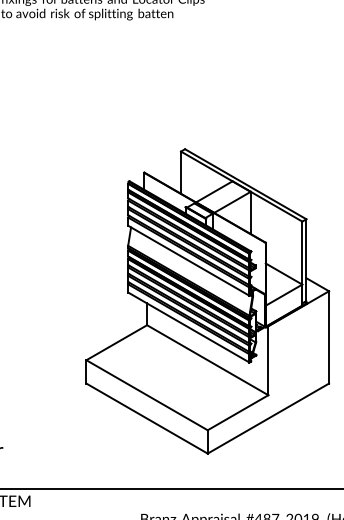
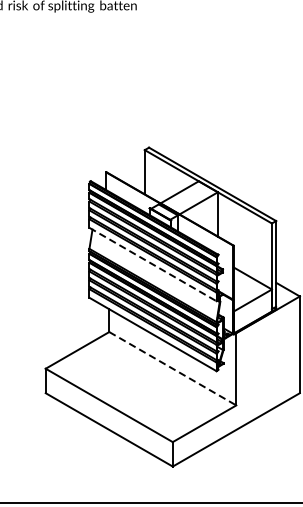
line: (189, 261) -> (153, 265), solid -> dashed
line: (208, 360) -> (173, 369), solid -> dashed

